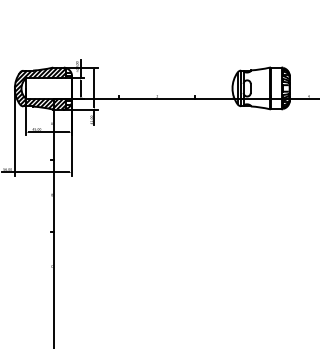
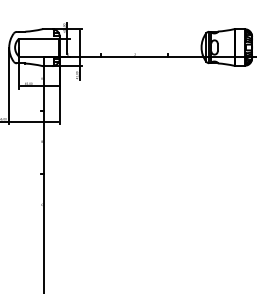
hatch: (43, 88) -> (34, 47), removed

